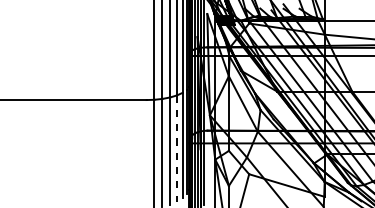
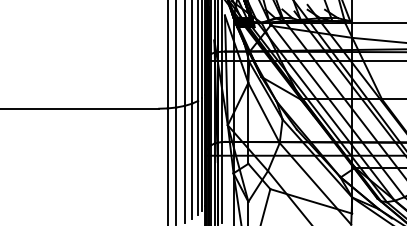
line: (177, 148) -> (192, 161), dashed -> solid

